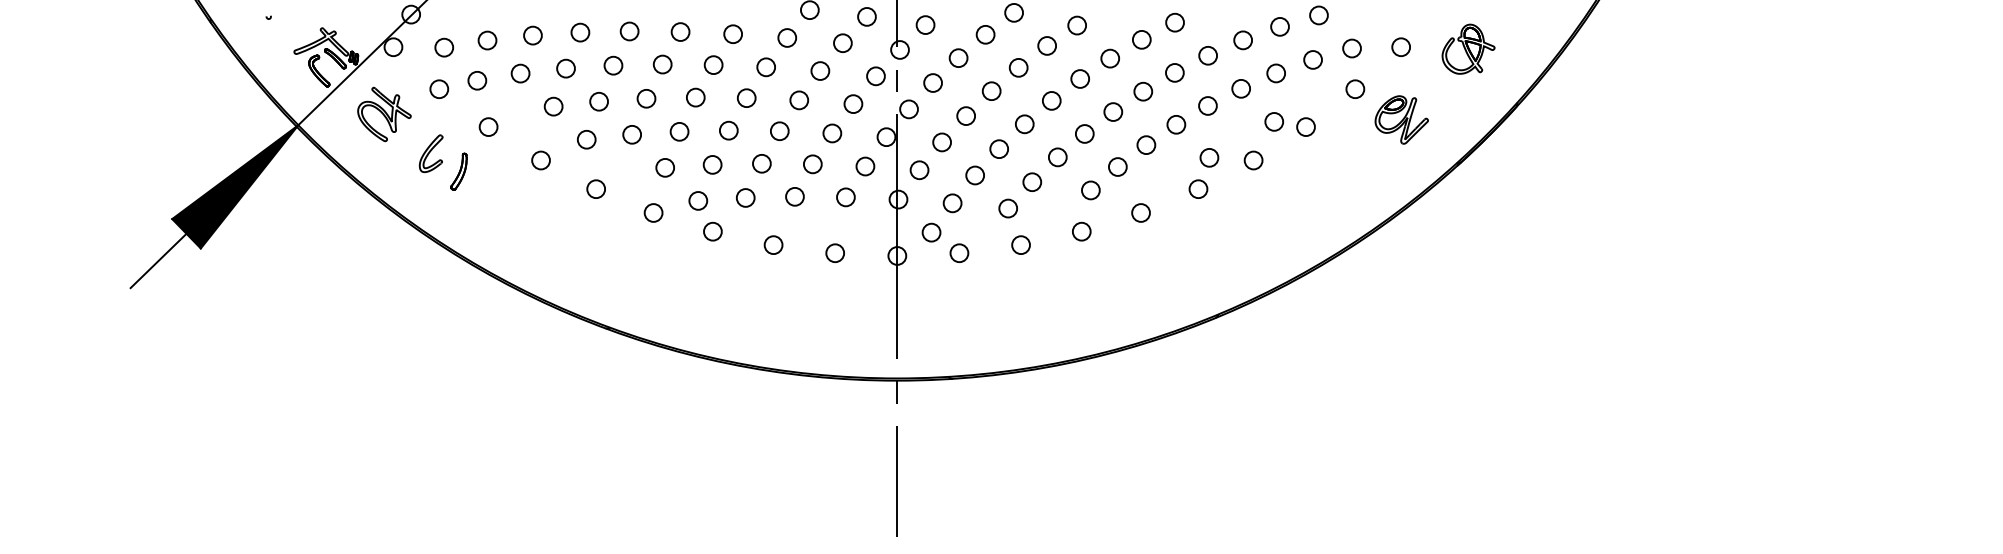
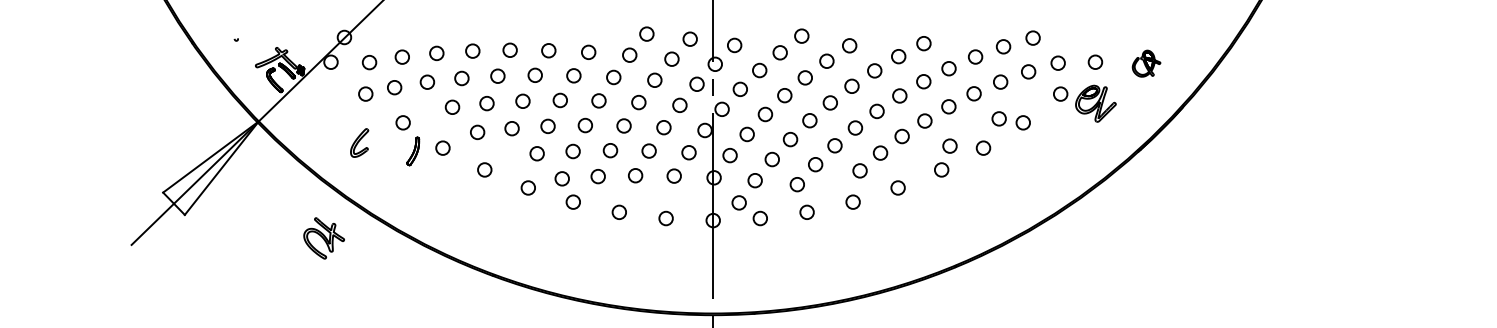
part: (1468, 48) -> (1146, 63), size x0.7
part: (384, 114) -> (324, 238), moved
part: (1401, 119) -> (1095, 103), moved
part: (458, 171) -> (412, 151), moved
fill: (235, 186) -> (211, 167), removed

